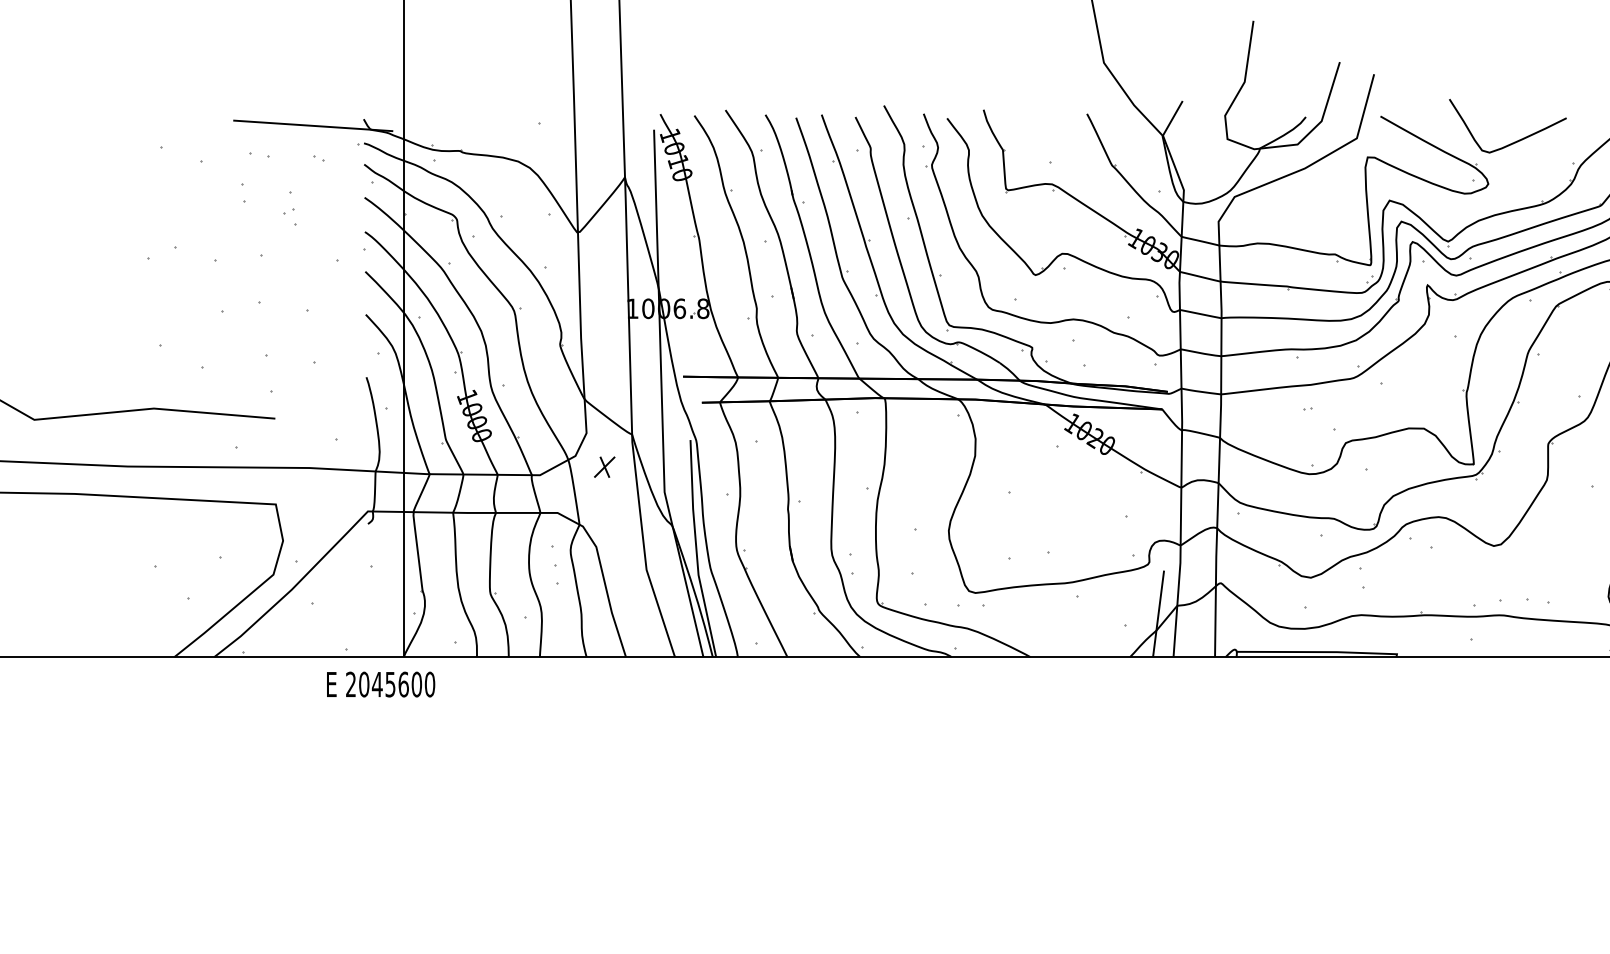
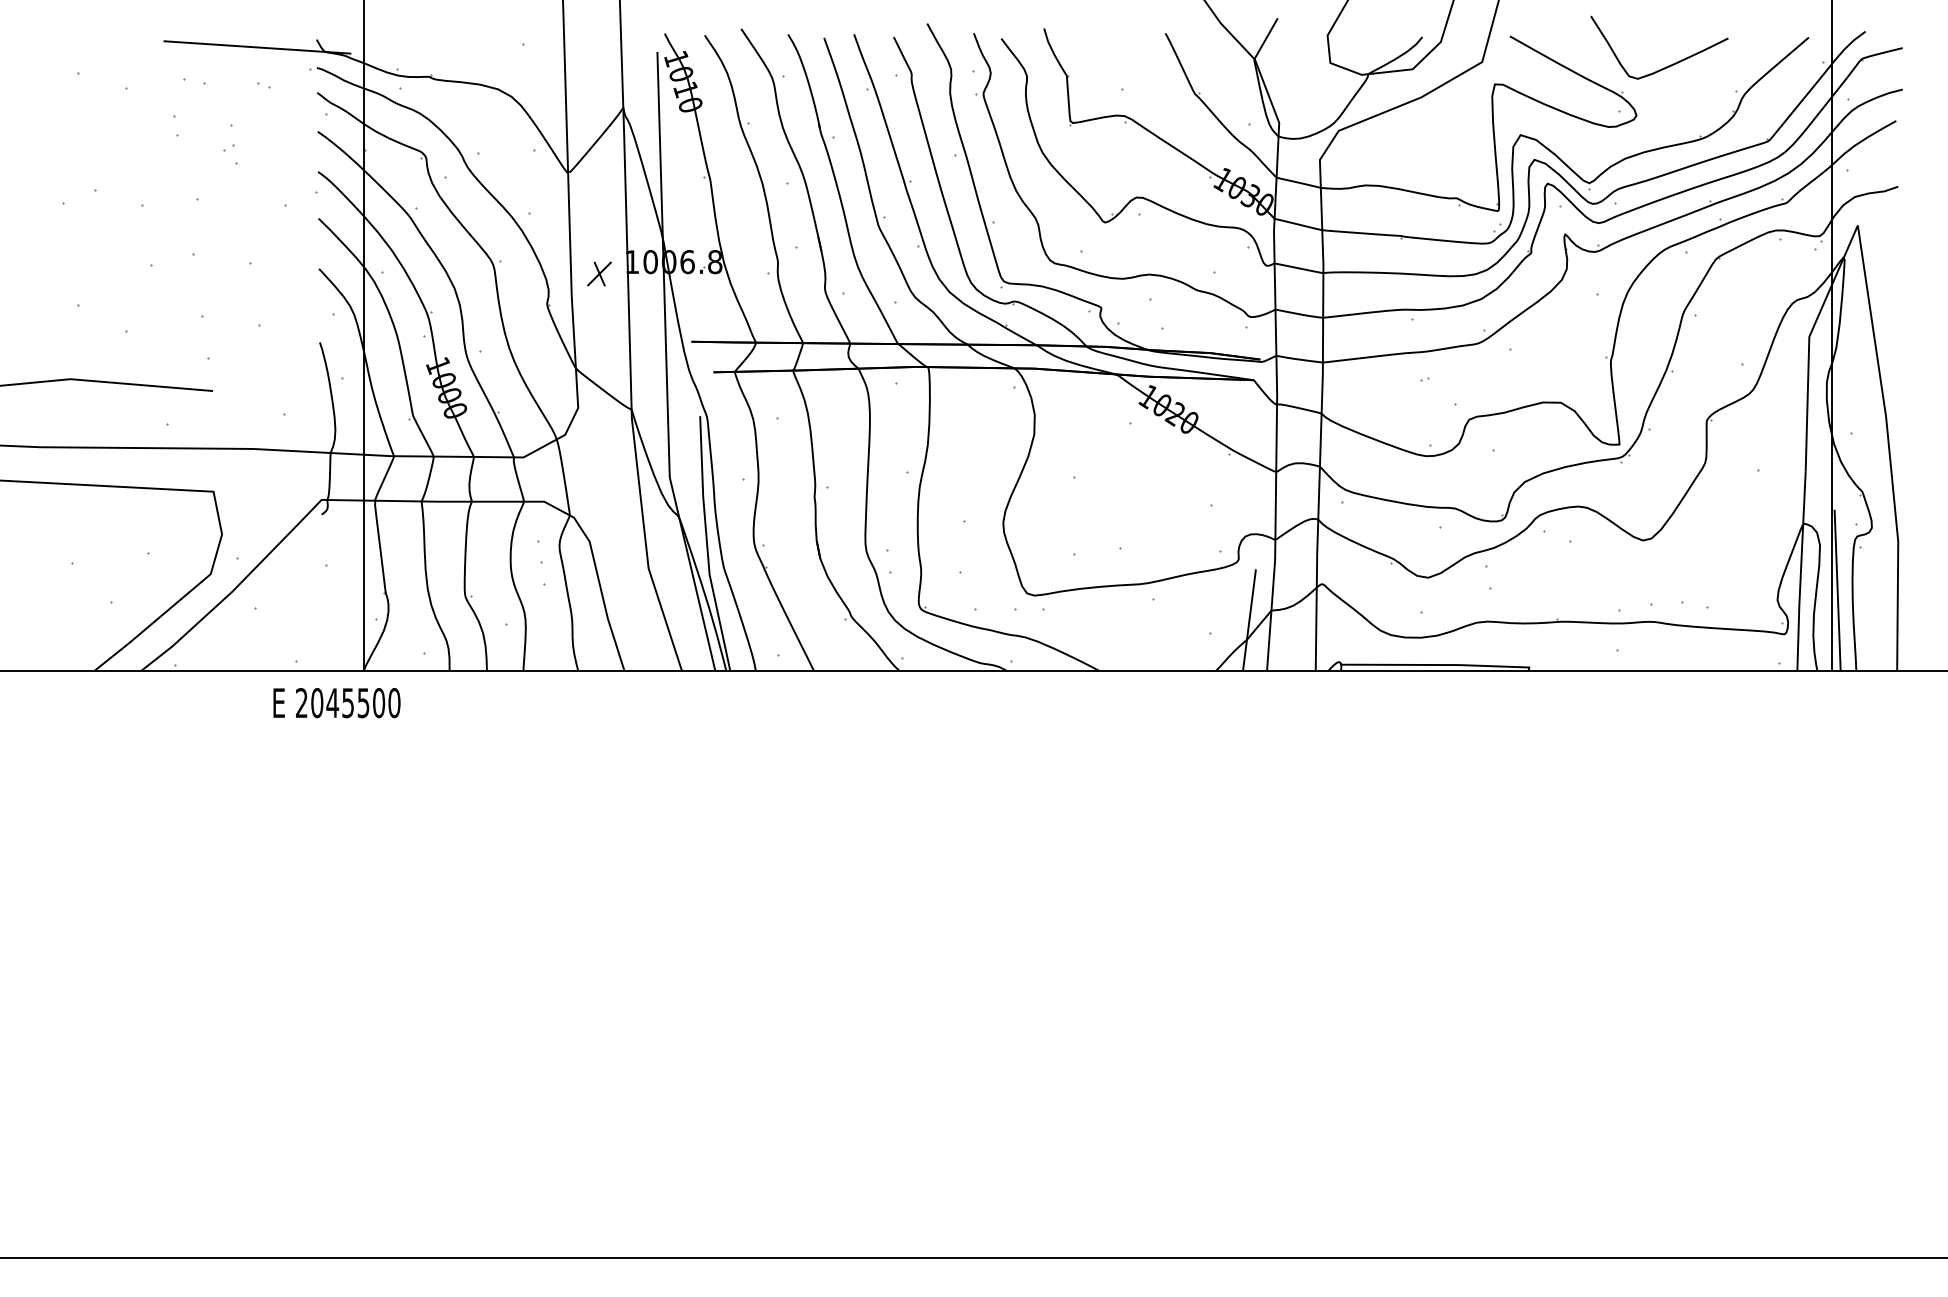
part: (604, 466) -> (599, 273), moved
text: (403, 684) -> (363, 703), 2045600 -> 2045500

